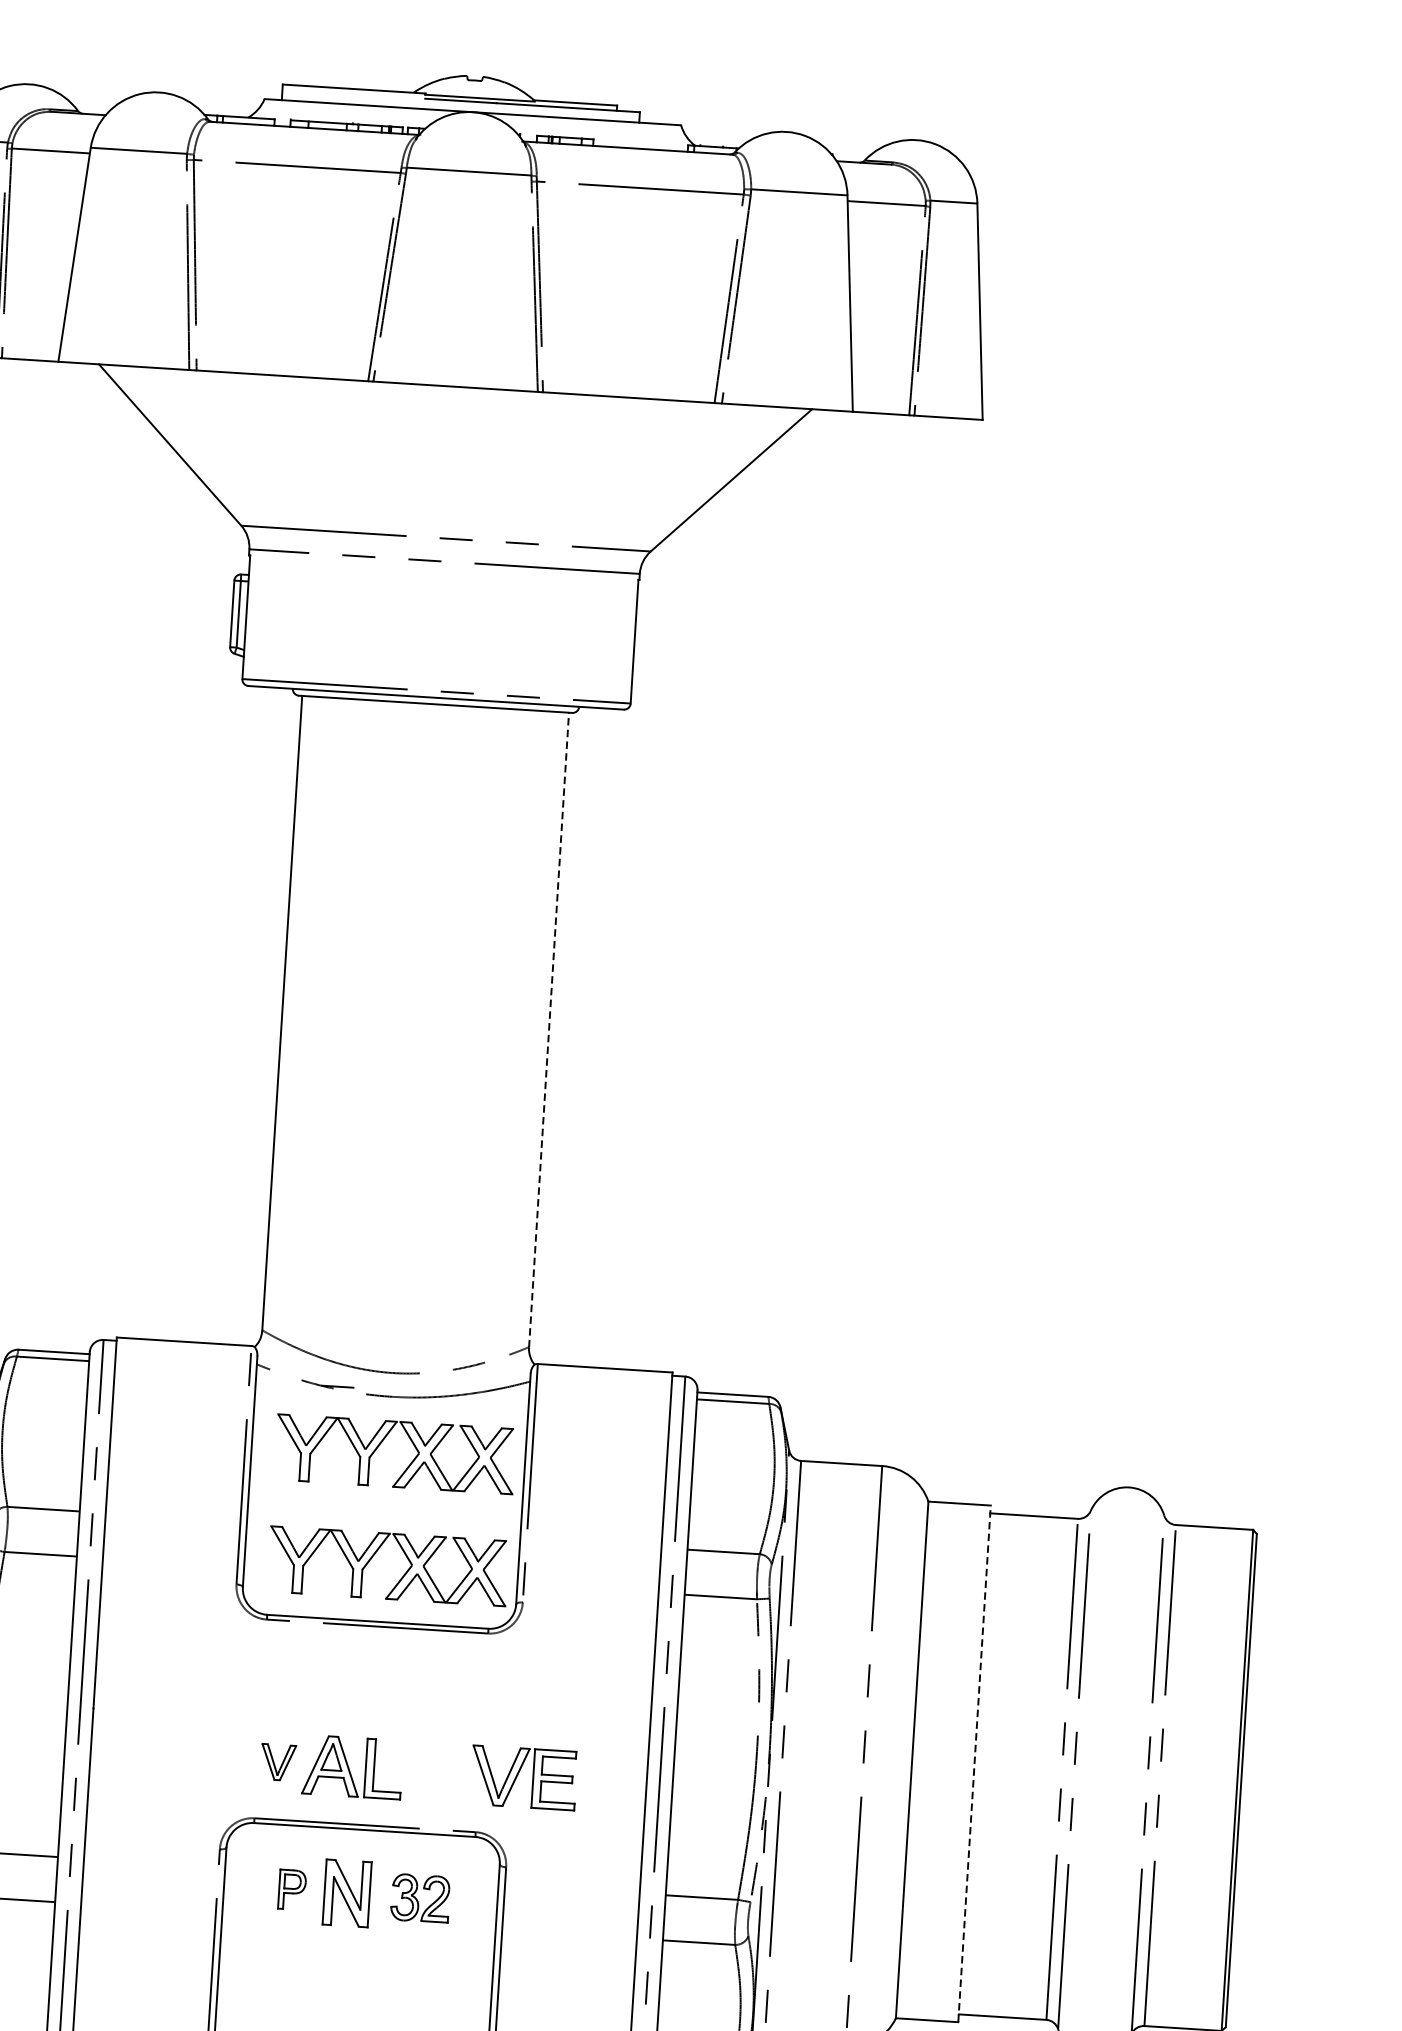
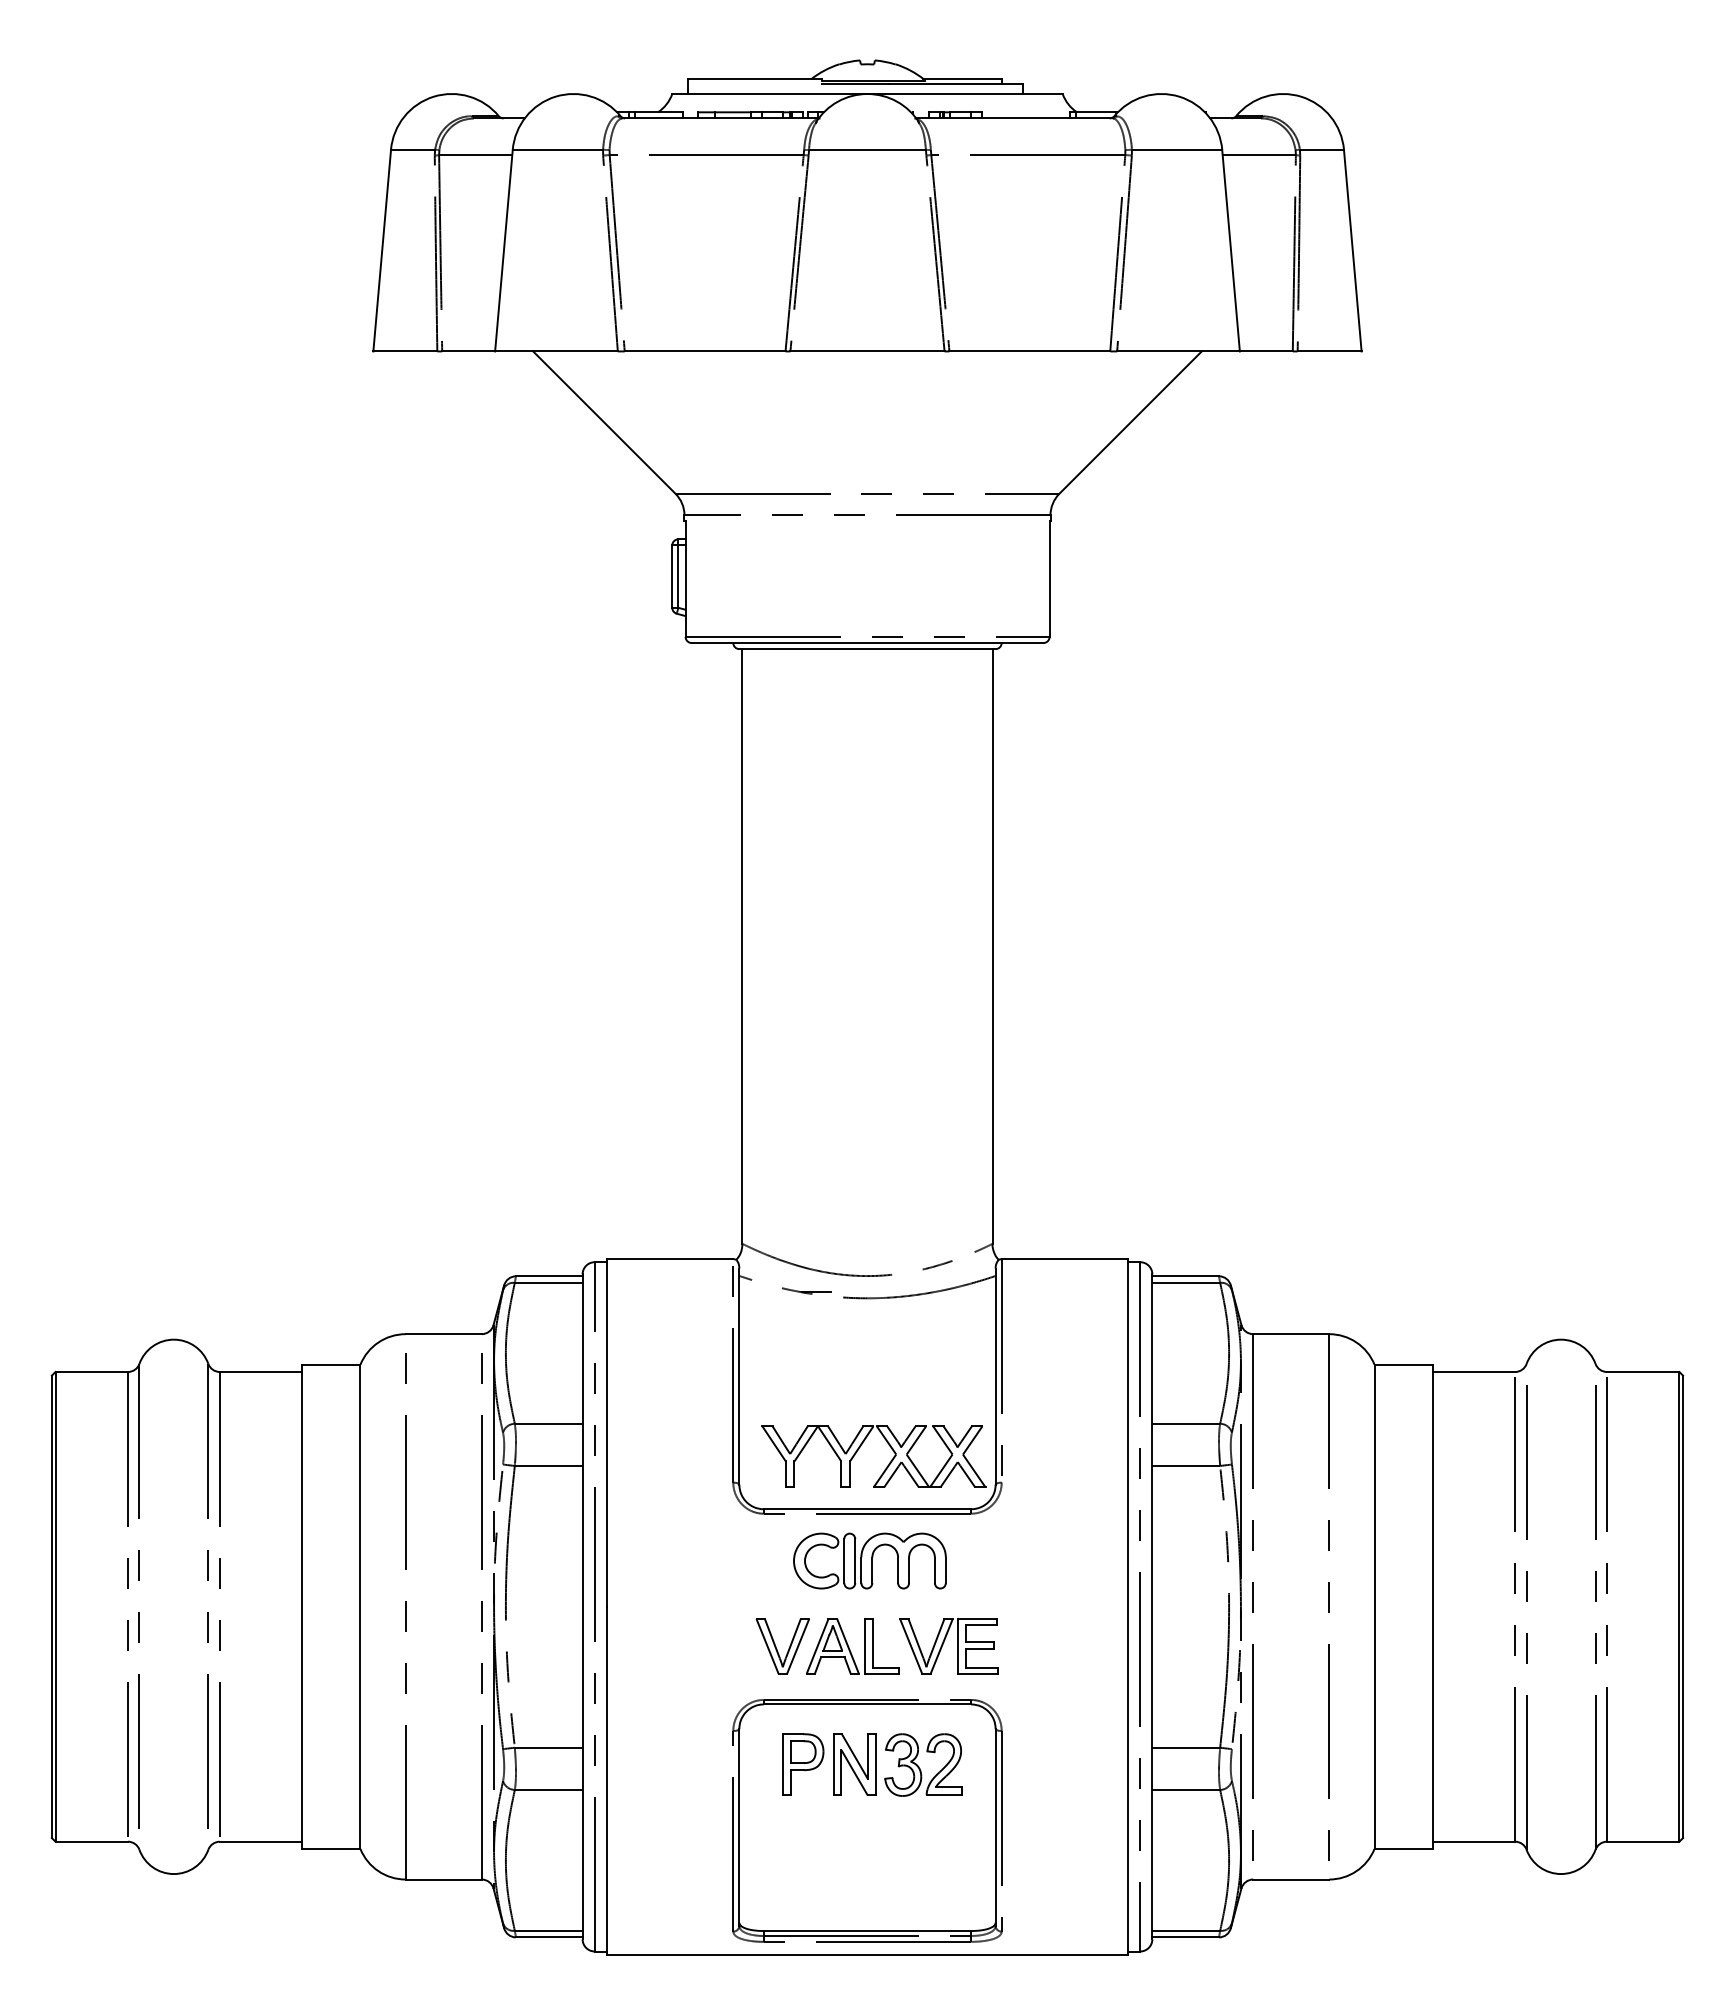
line: (549, 1029) -> (992, 946), dashed -> solid
part: (382, 1442) -> (861, 1341), removed
part: (376, 1676) -> (869, 1560), added
part: (278, 1762) -> (782, 1646), size x1.67
line: (974, 1763) -> (1432, 1606), dashed -> solid
part: (523, 1777) -> (948, 1646), moved
part: (292, 1889) -> (803, 1764), size x1.67
part: (420, 1897) -> (923, 1764), size x1.43

